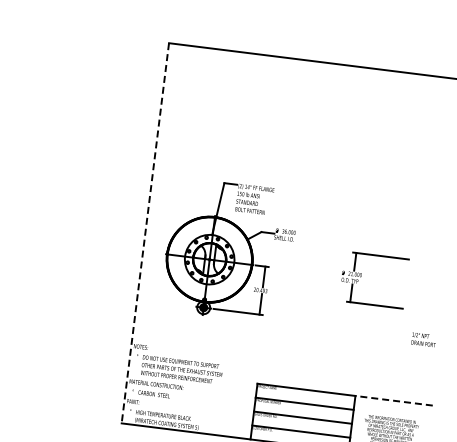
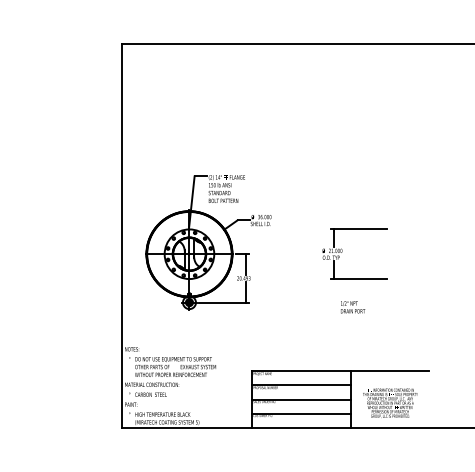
line: (145, 233) -> (122, 236), dashed -> solid
text: (424, 340) -> (353, 307), moved
line: (393, 400) -> (389, 371), dashed -> solid

